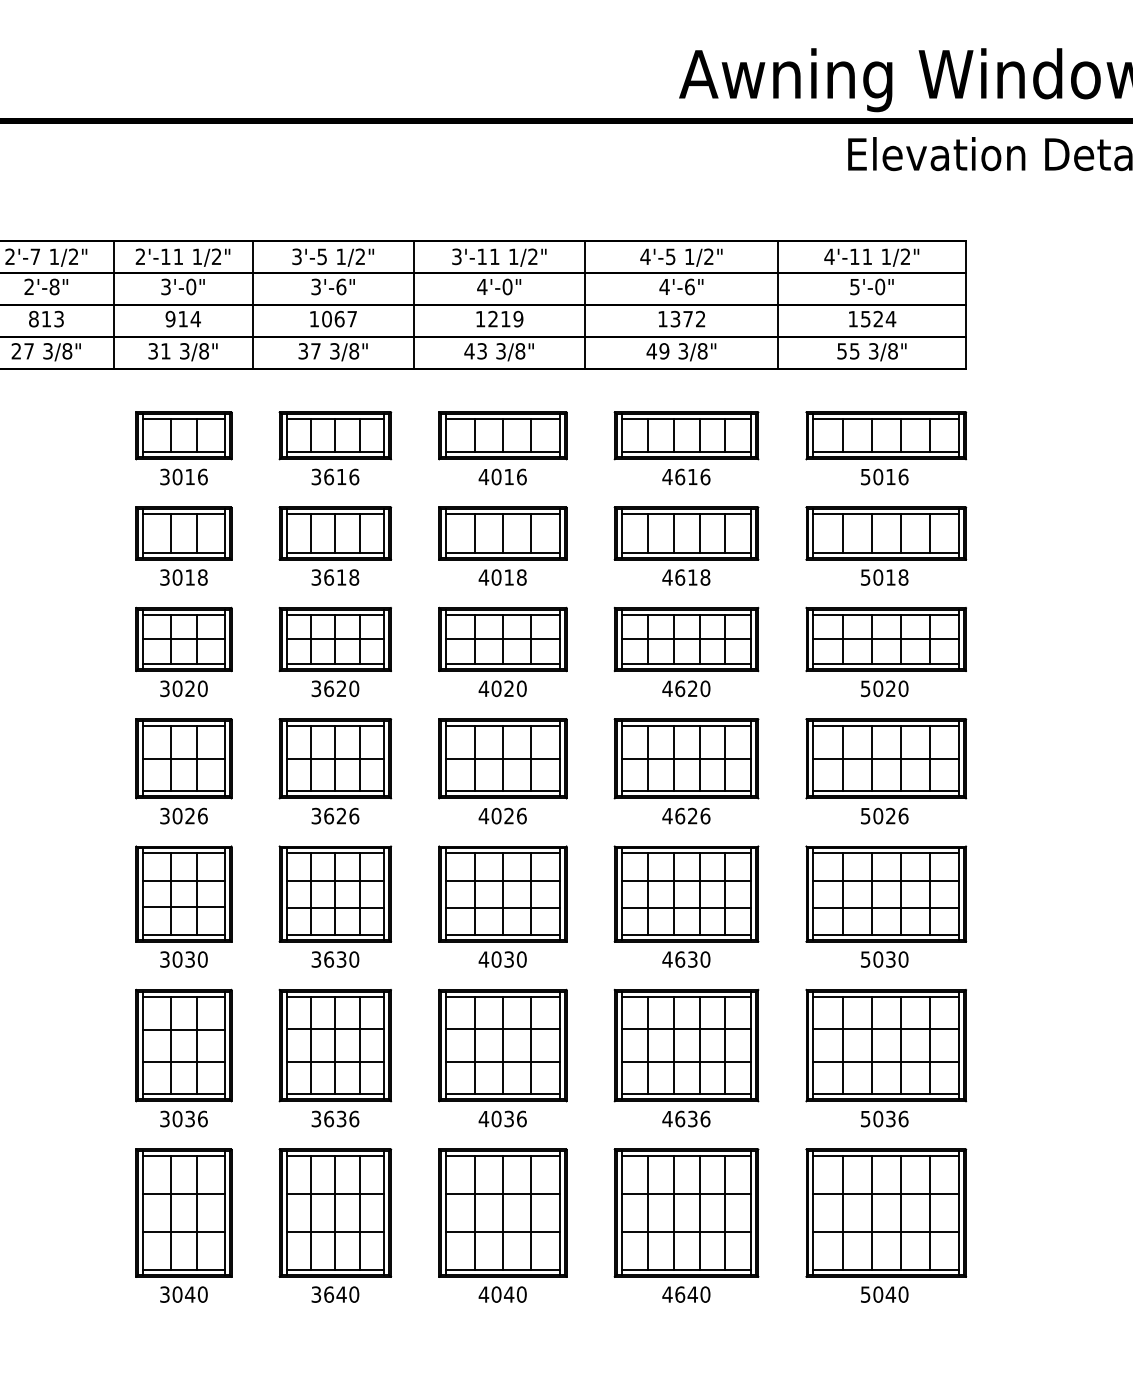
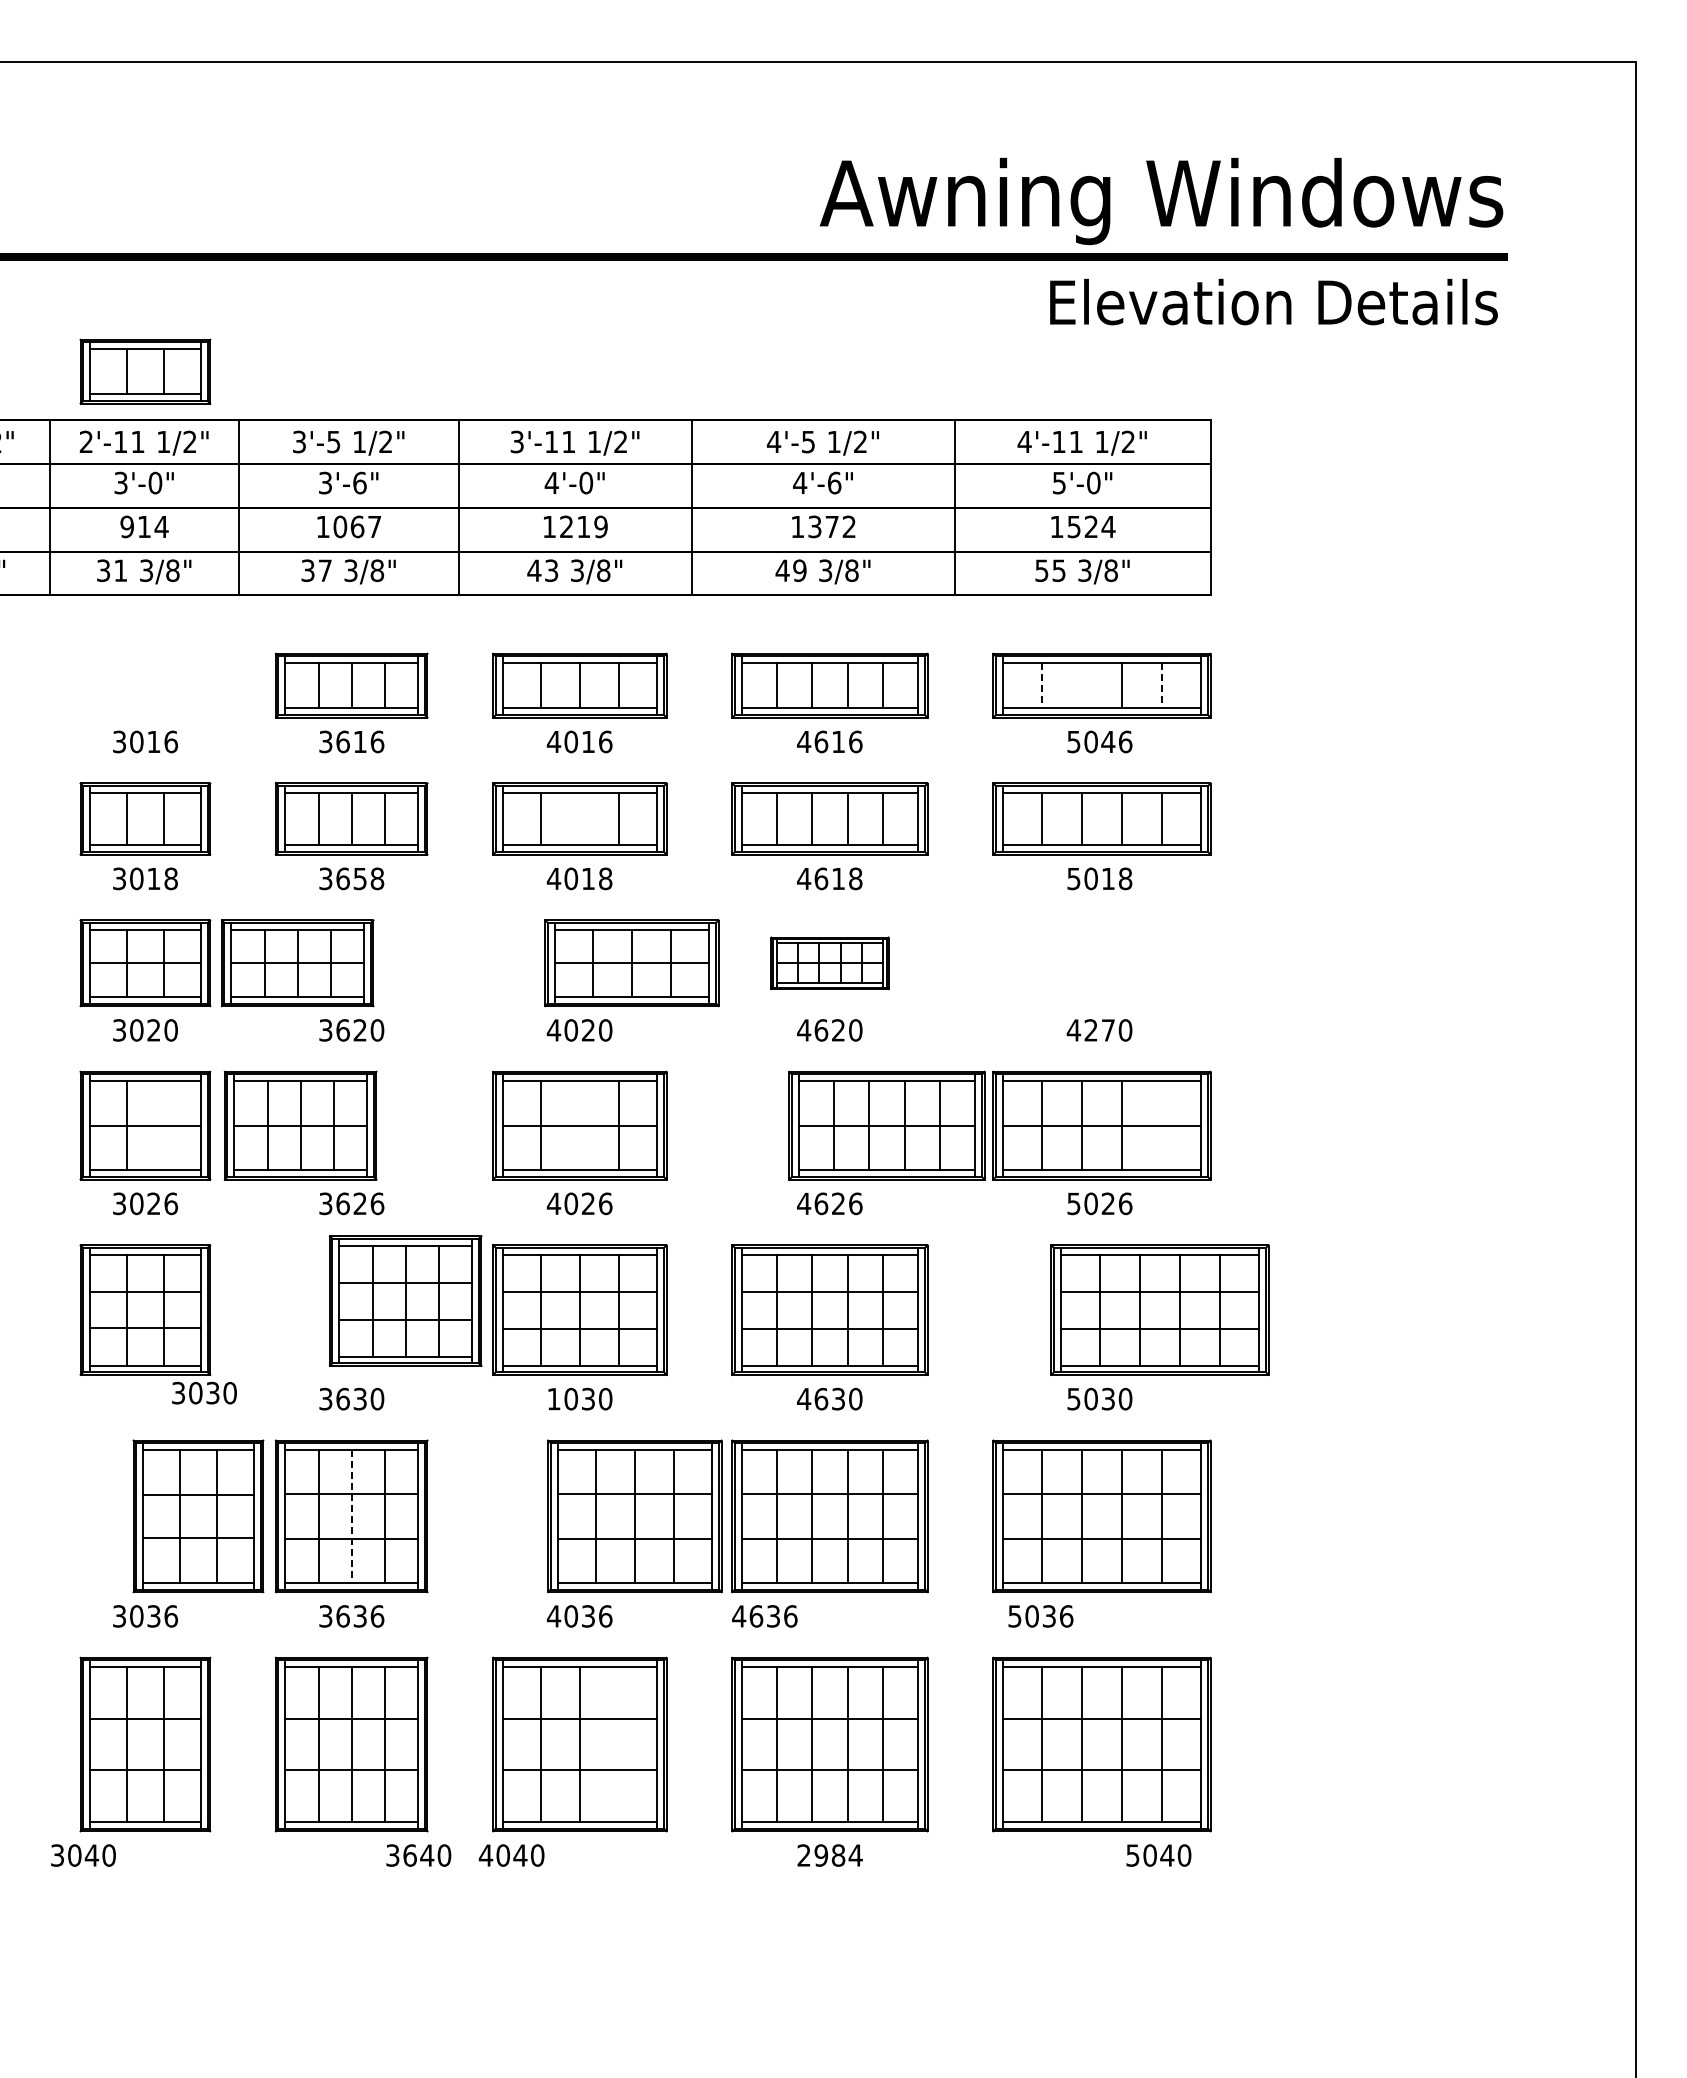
part: (183, 435) -> (145, 371), moved
line: (842, 435) -> (1042, 685), solid -> dashed
line: (871, 435) -> (1082, 685), removed
line: (929, 435) -> (1161, 685), solid -> dashed
text: (891, 476) -> (1108, 741), 5016 -> 5046
line: (502, 533) -> (579, 818), removed
text: (341, 578) -> (359, 879), 3618 -> 3658
part: (335, 639) -> (297, 963), moved
part: (502, 639) -> (631, 963), moved
part: (686, 639) -> (829, 963), size x0.6
part: (885, 639) -> (1101, 963), removed
text: (877, 688) -> (1090, 1030), 5020 -> 4270
line: (197, 758) -> (163, 1125), removed
part: (335, 758) -> (300, 1125), moved
line: (502, 758) -> (579, 1125), removed
part: (686, 758) -> (886, 1125), moved
line: (929, 758) -> (1161, 1125), removed
part: (335, 893) -> (405, 1300), moved
part: (885, 893) -> (1159, 1309), moved
text: (183, 959) -> (204, 1392), moved
text: (483, 959) -> (553, 1399), 4030 -> 1030
part: (183, 1045) -> (198, 1516), moved
line: (335, 1045) -> (351, 1516), solid -> dashed
part: (502, 1045) -> (634, 1516), moved
text: (686, 1119) -> (764, 1616), moved
text: (884, 1119) -> (1040, 1616), moved
line: (531, 1213) -> (618, 1744), removed
text: (183, 1294) -> (83, 1855), moved
text: (335, 1294) -> (418, 1855), moved
text: (502, 1294) -> (511, 1855), moved
text: (686, 1294) -> (829, 1855), 4640 -> 2984
text: (884, 1294) -> (1158, 1855), moved

